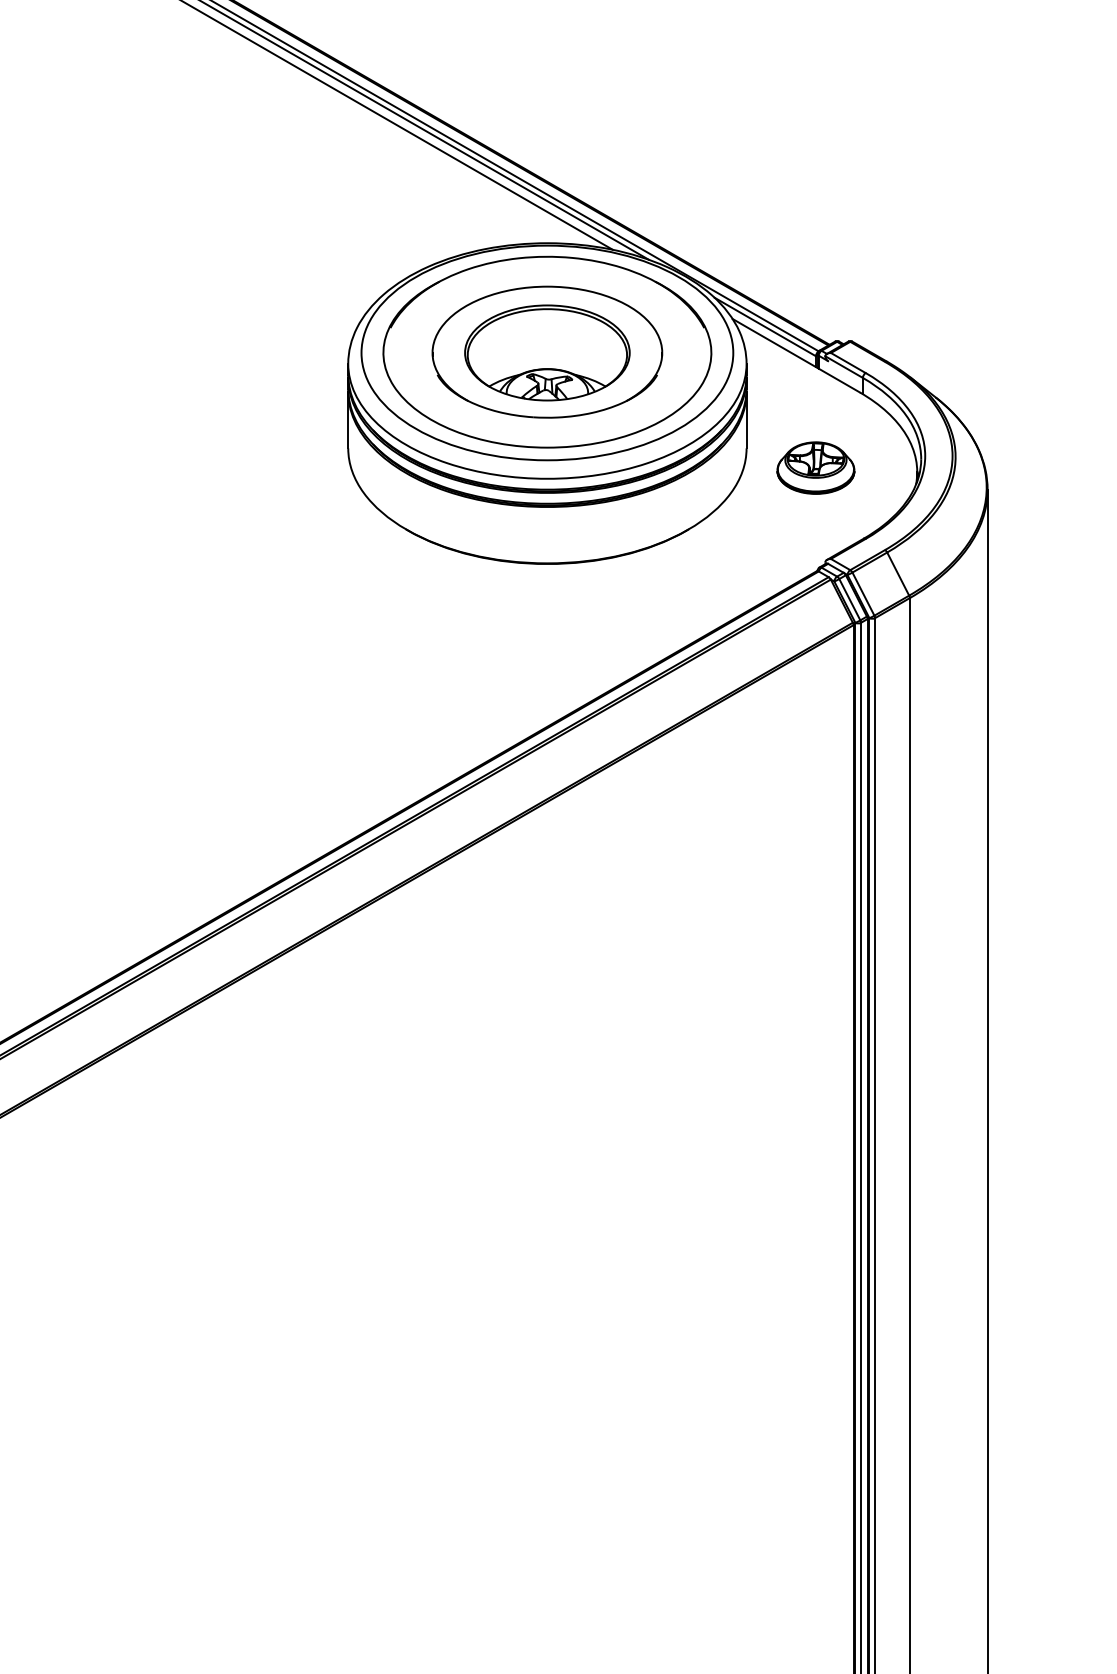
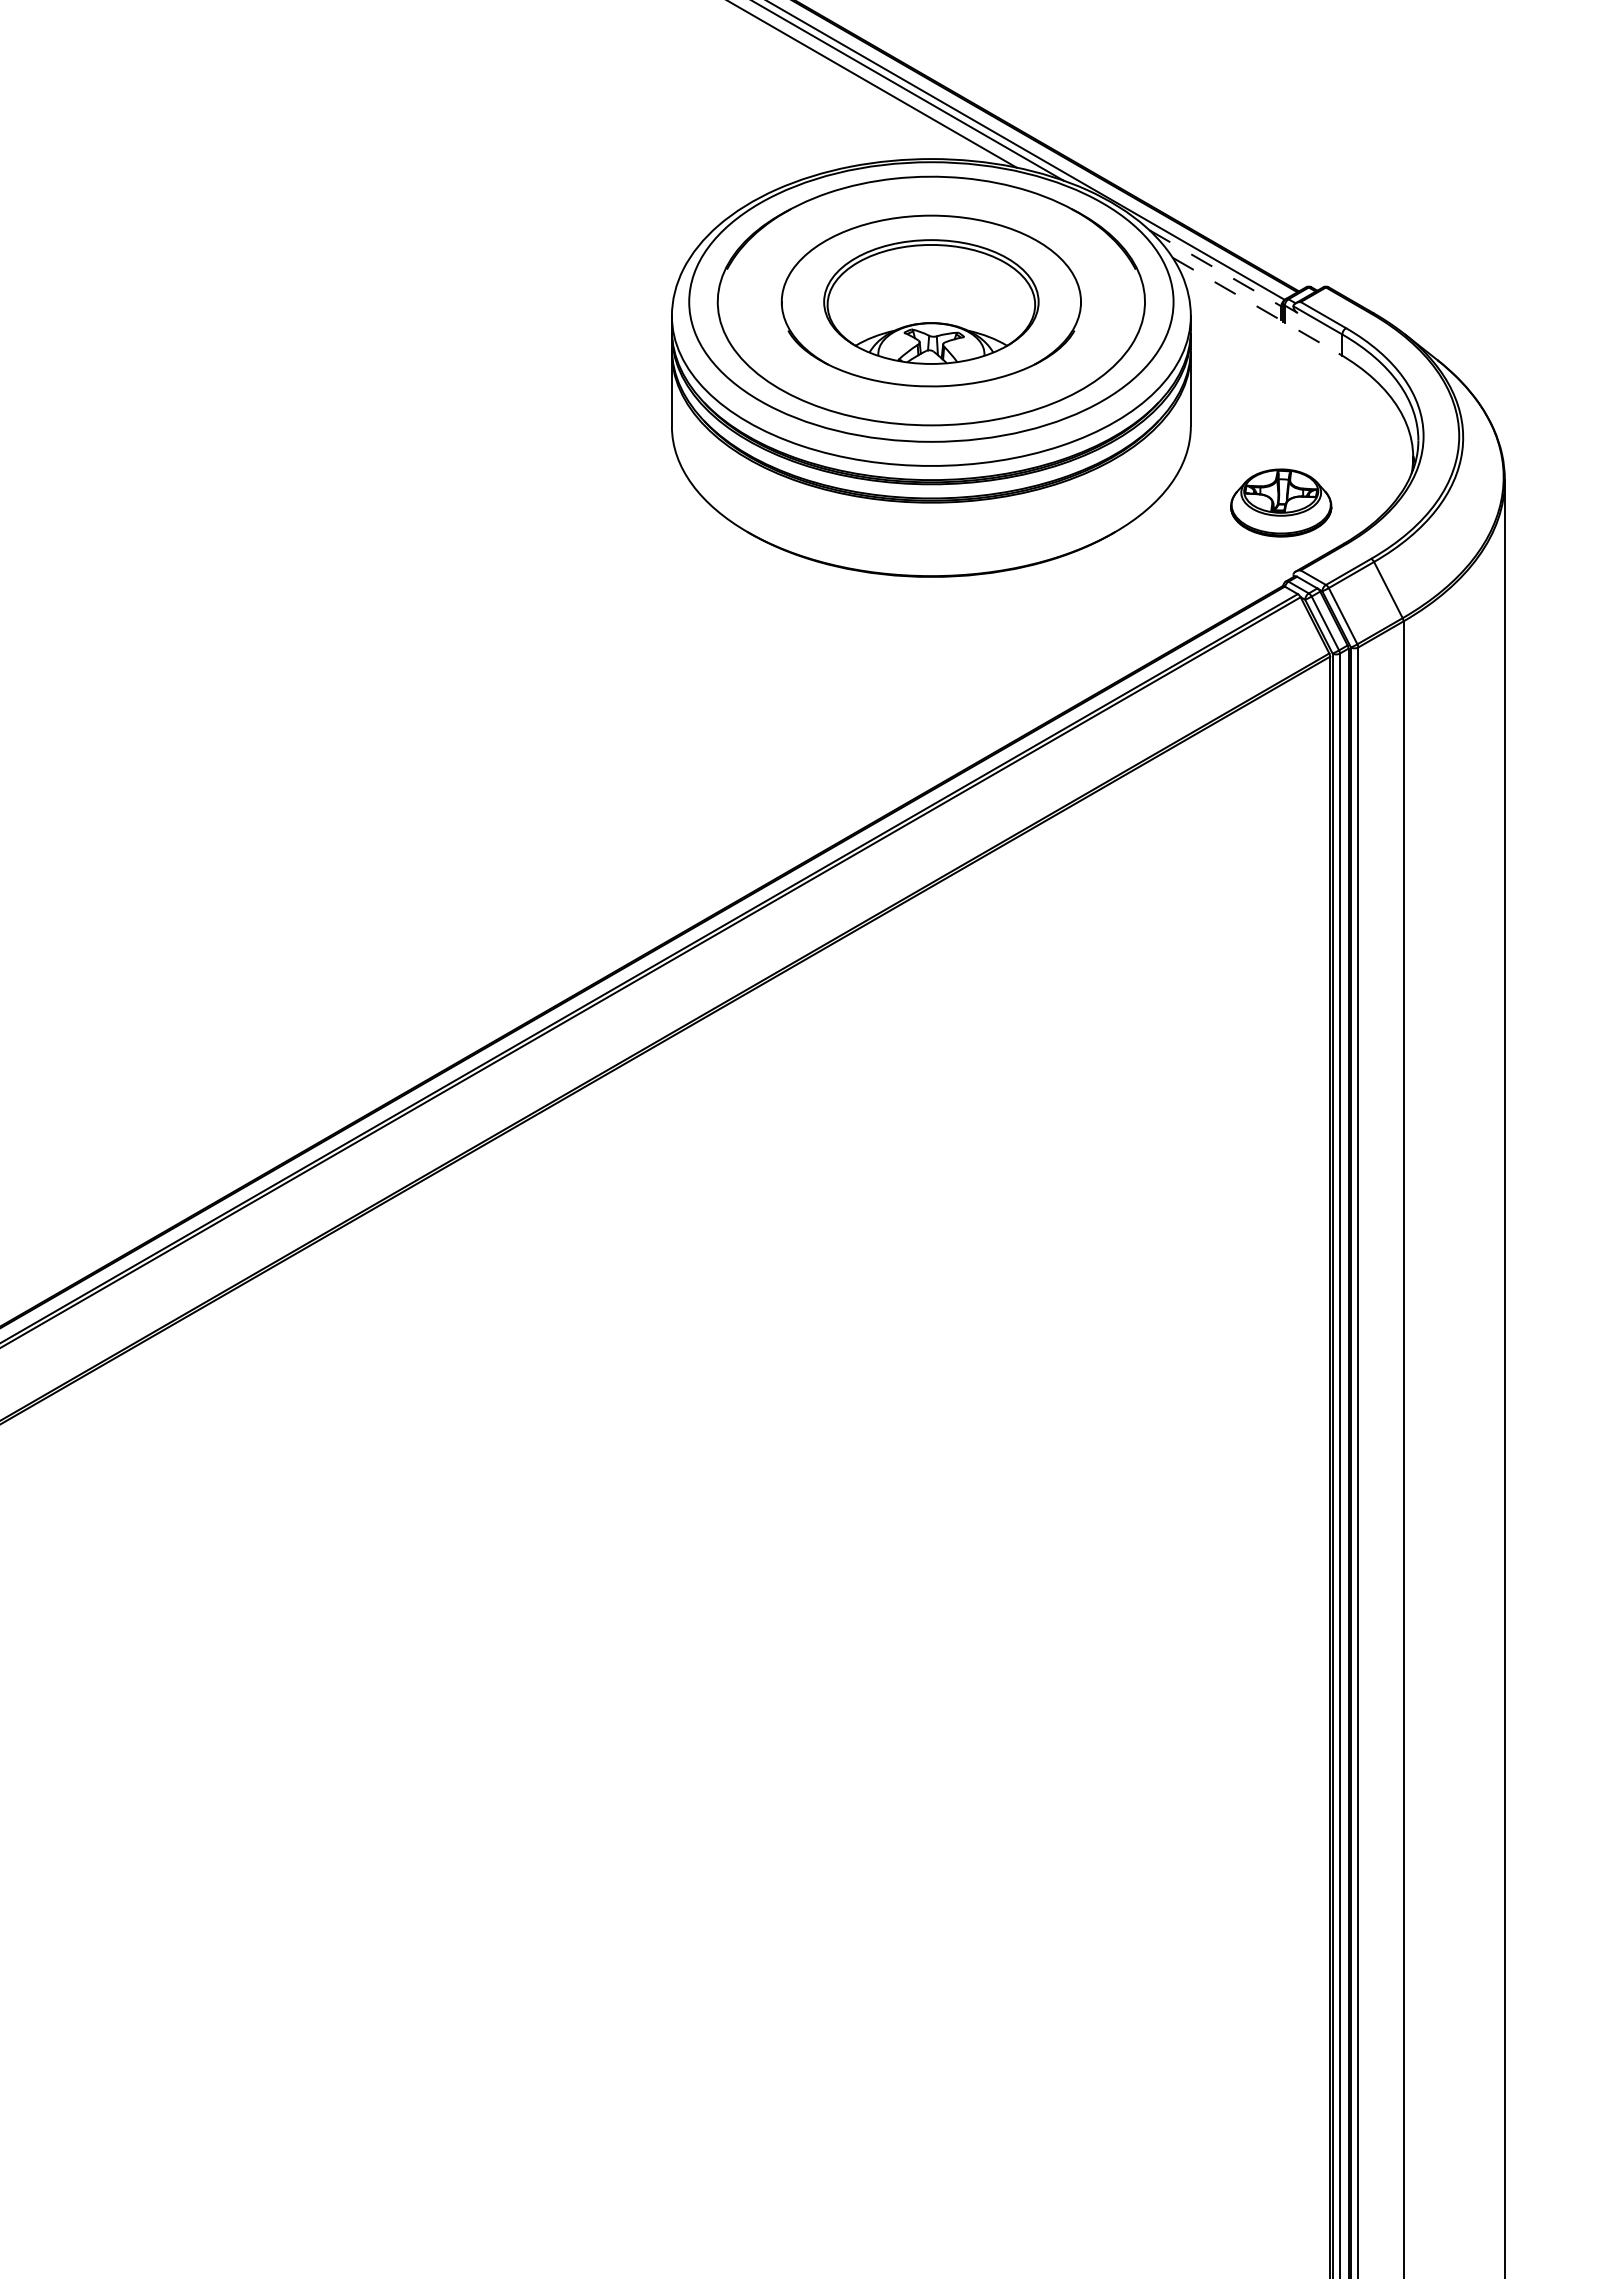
line: (765, 327) -> (1215, 268), solid -> dashed
line: (796, 355) -> (1255, 305), solid -> dashed
part: (816, 467) -> (1281, 502), moved

